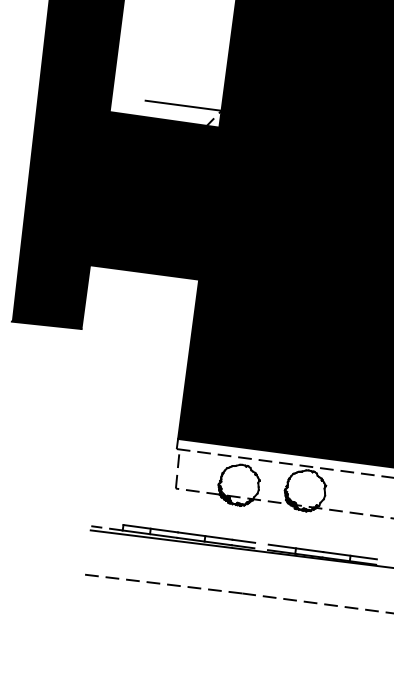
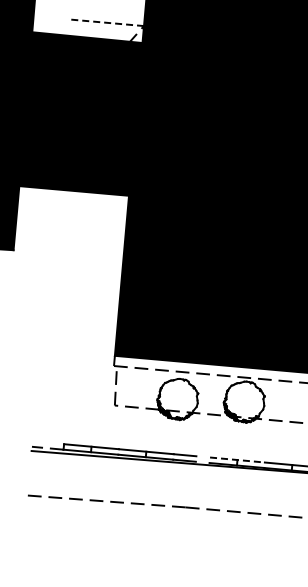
line: (183, 105) -> (105, 22), solid -> dashed
line: (296, 548) -> (237, 460), solid -> dashed

